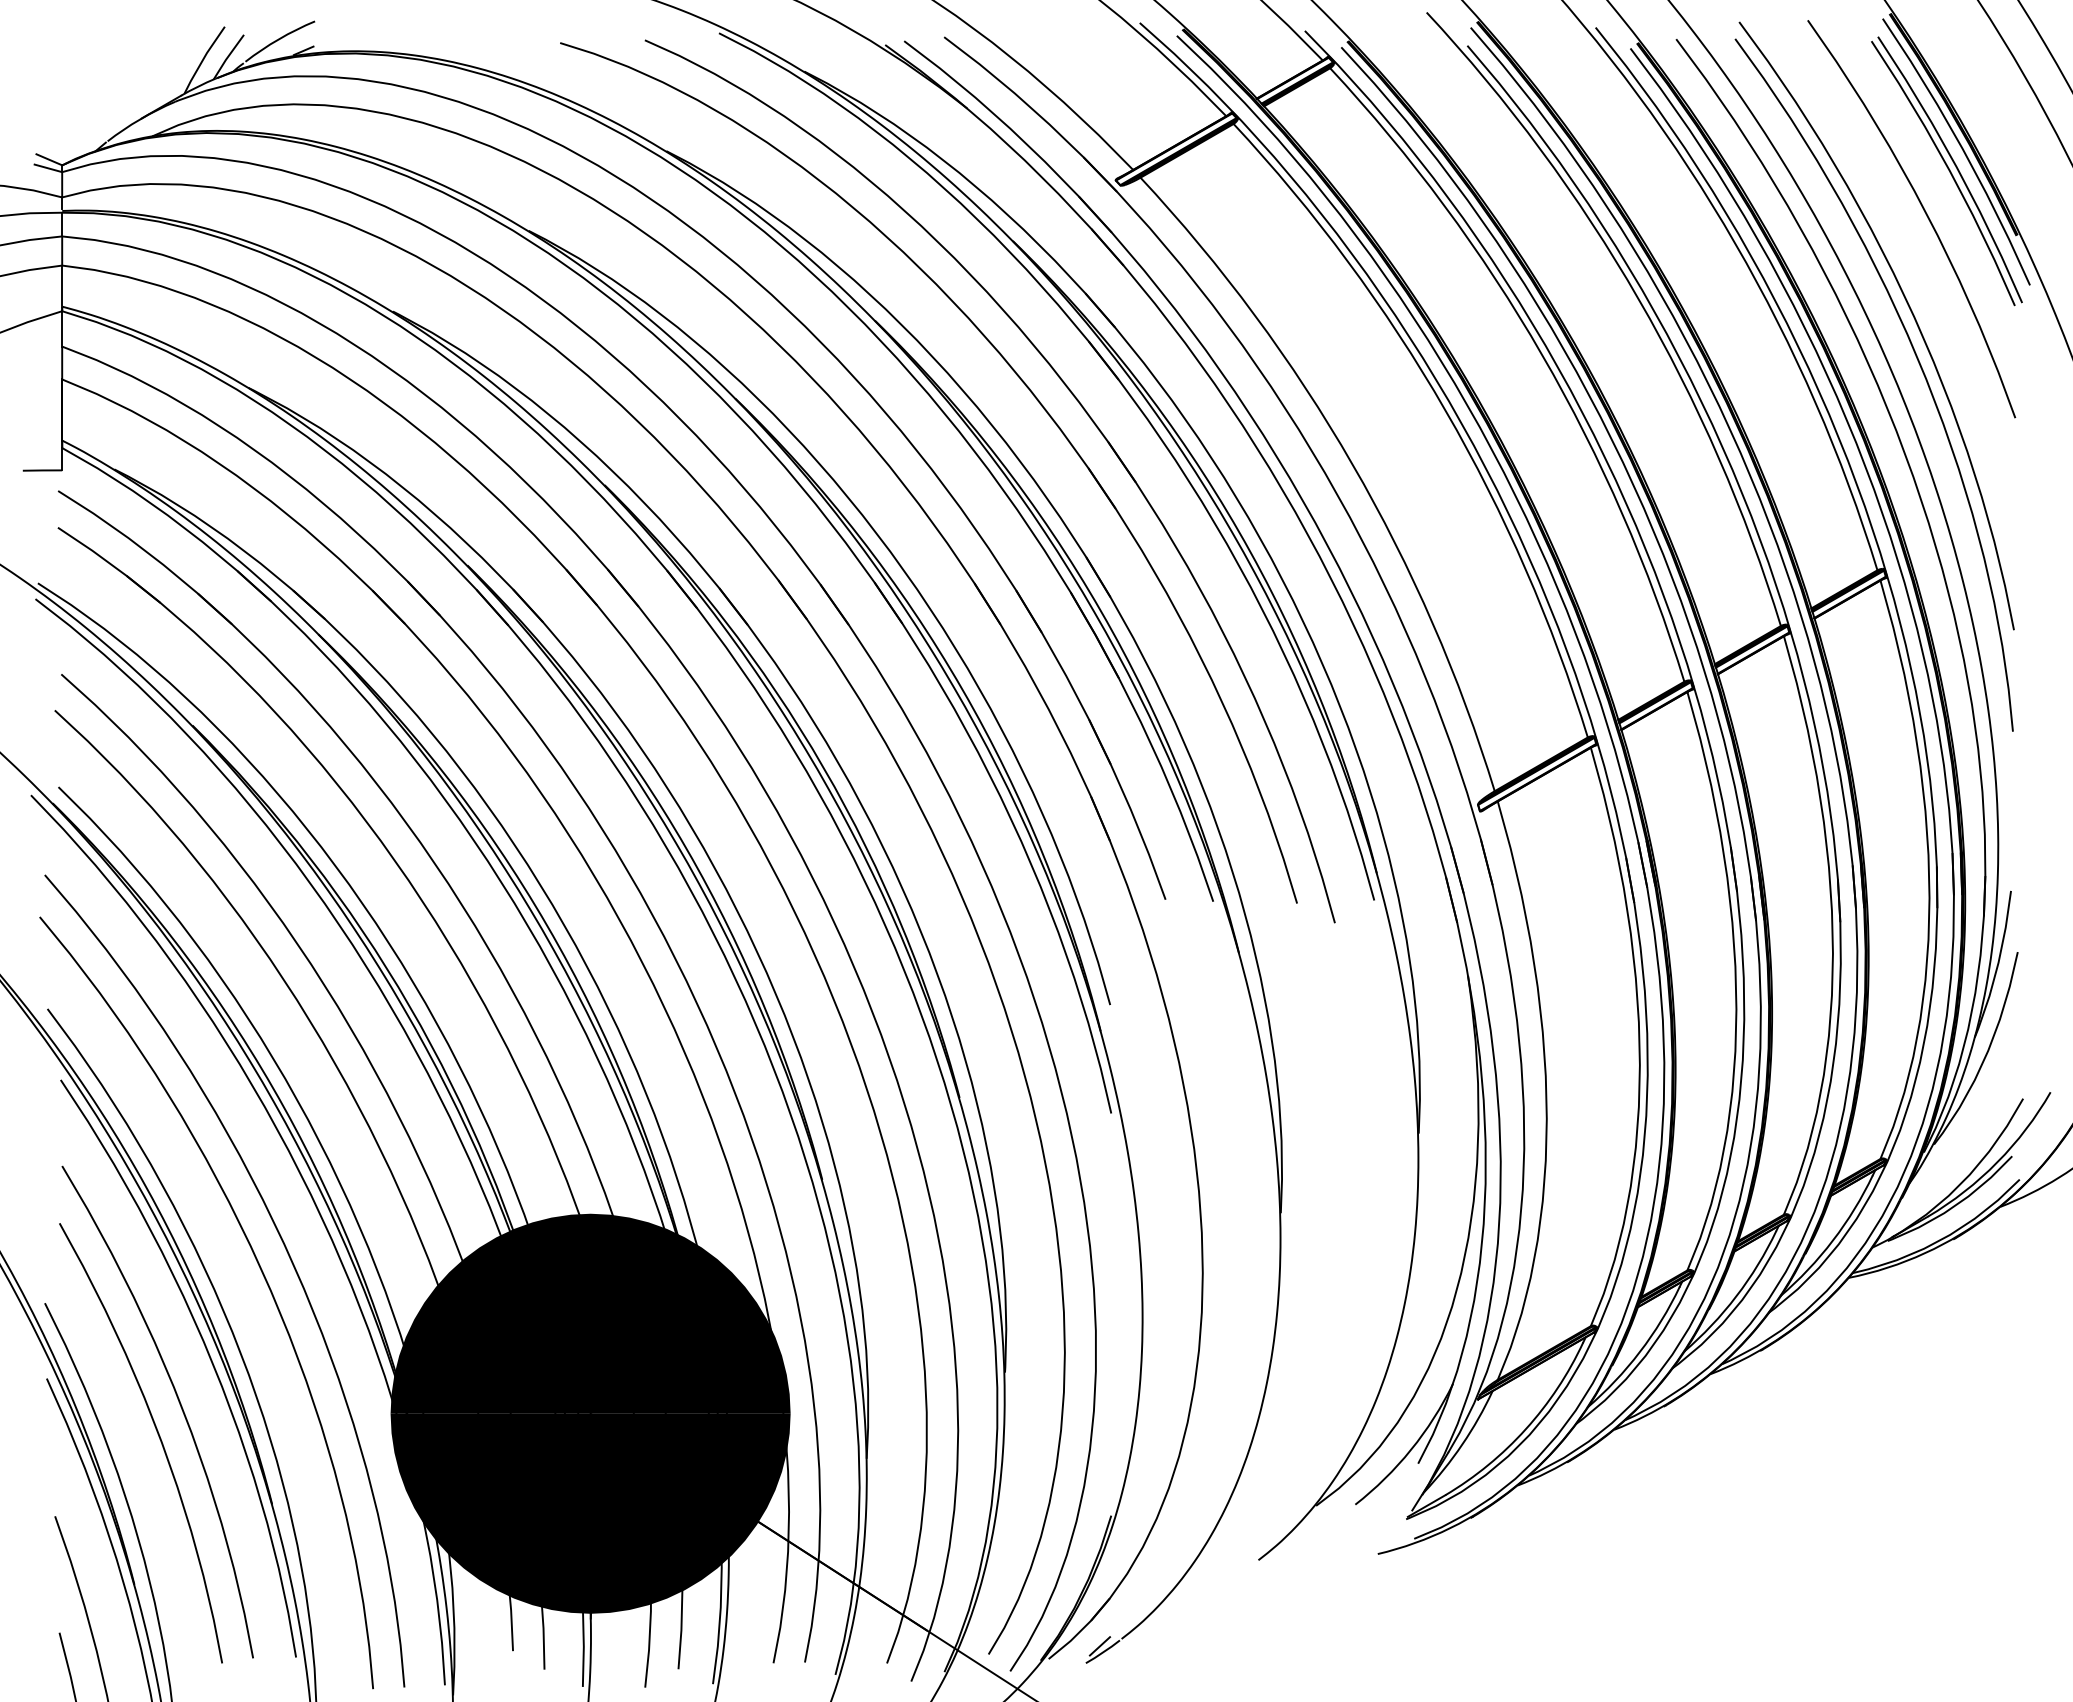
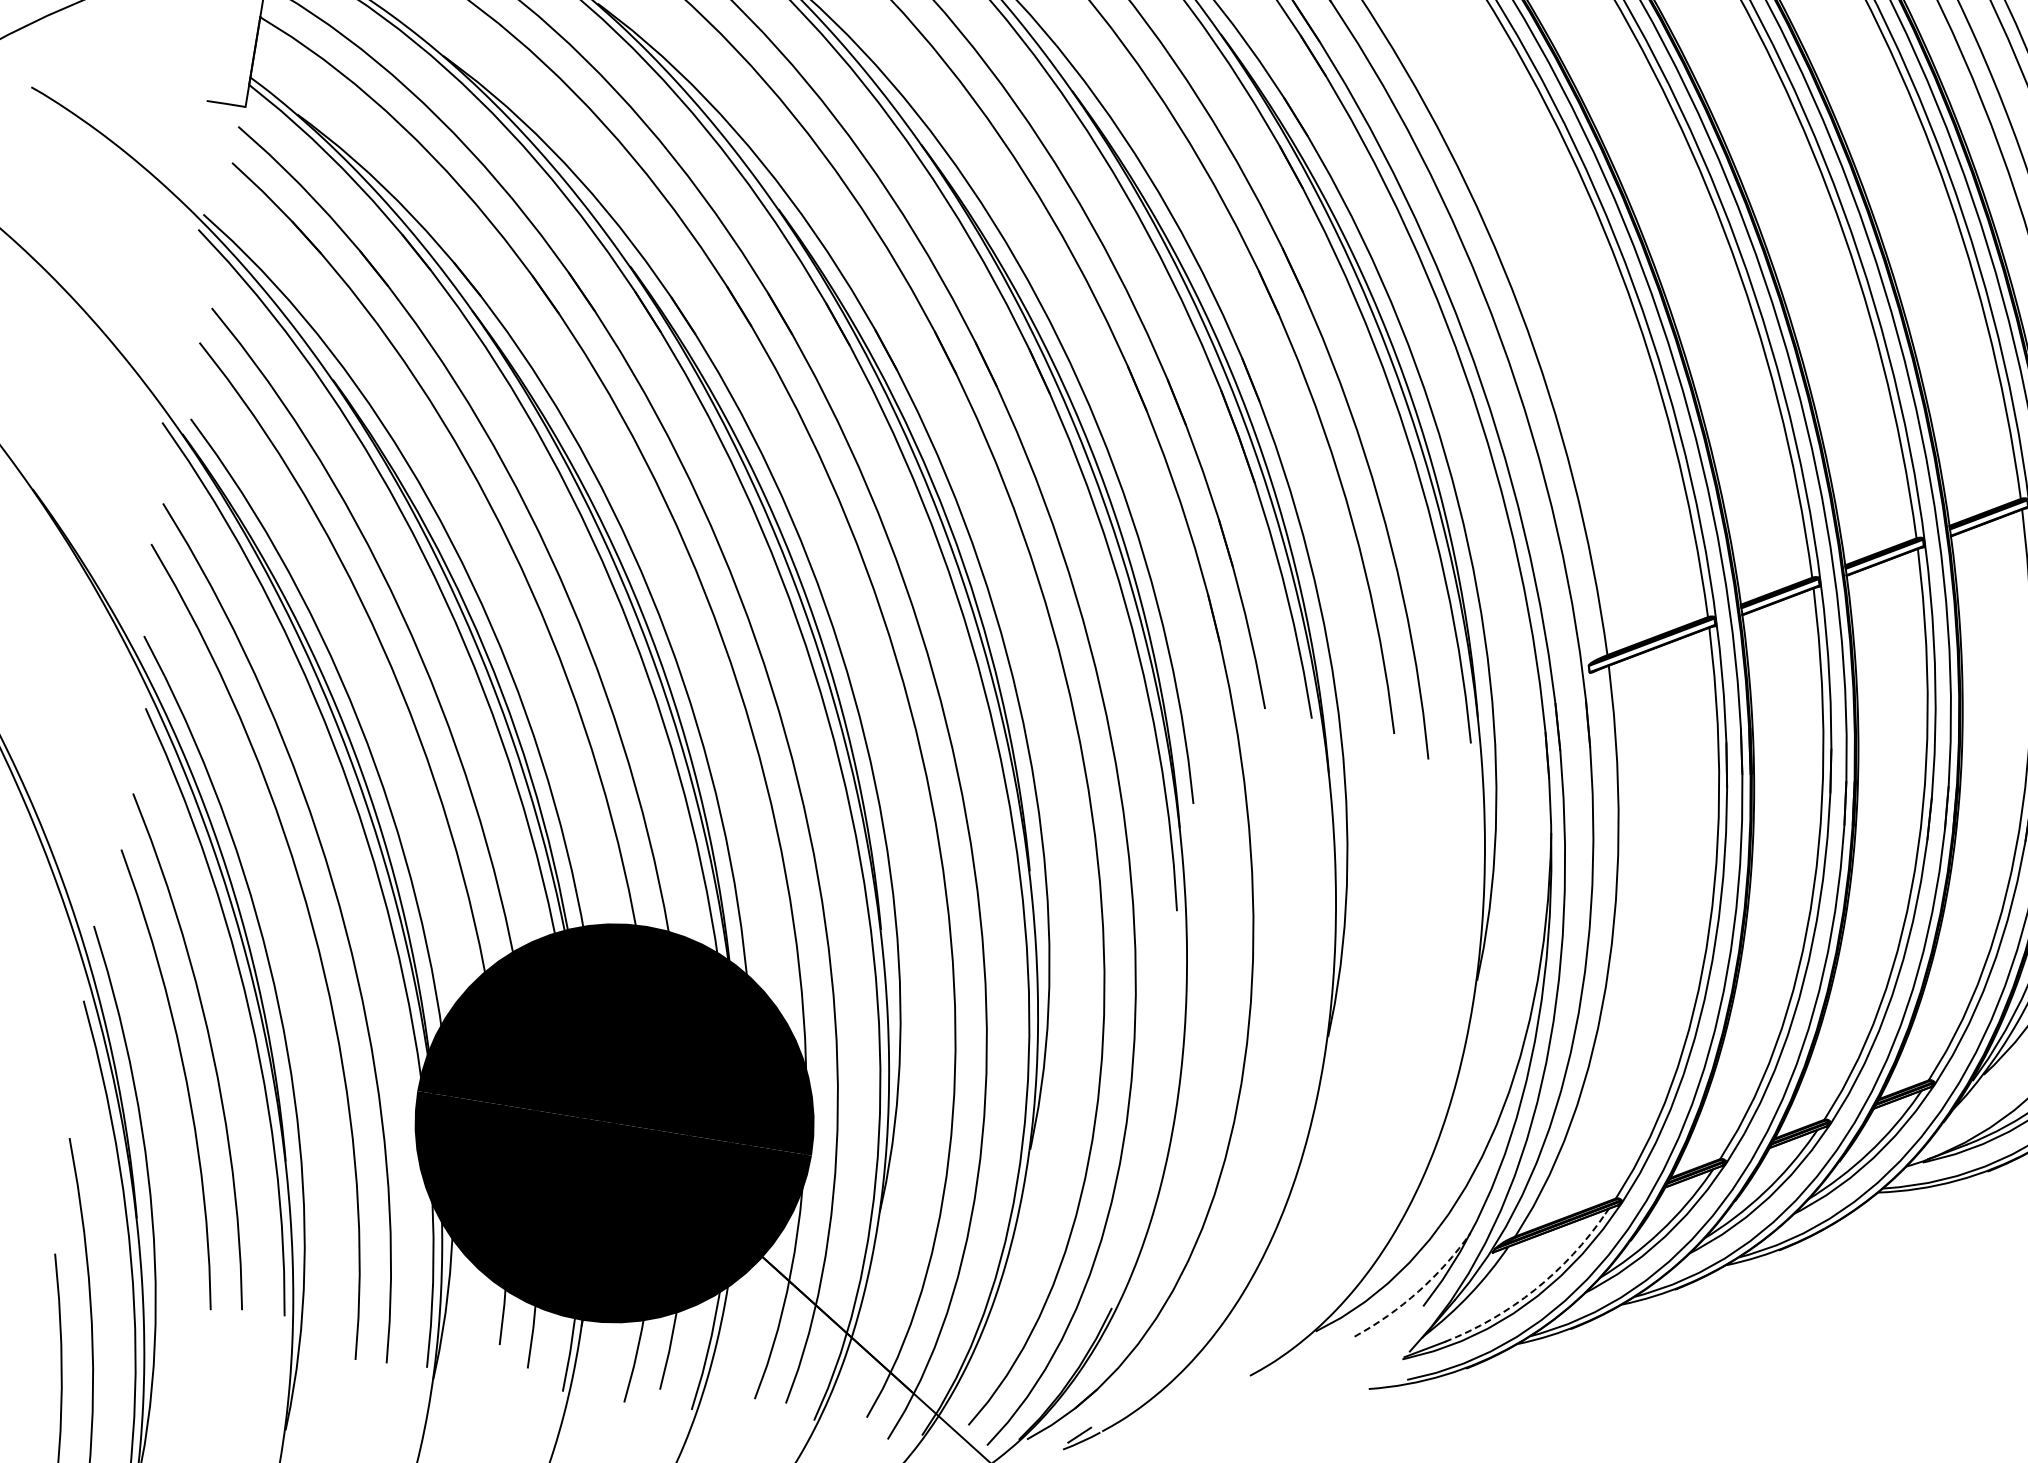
arc: (1525, 1429) -> (1534, 1289), solid -> dashed
arc: (1411, 1449) -> (1418, 1291), solid -> dashed

